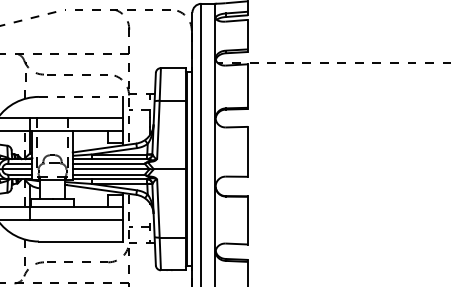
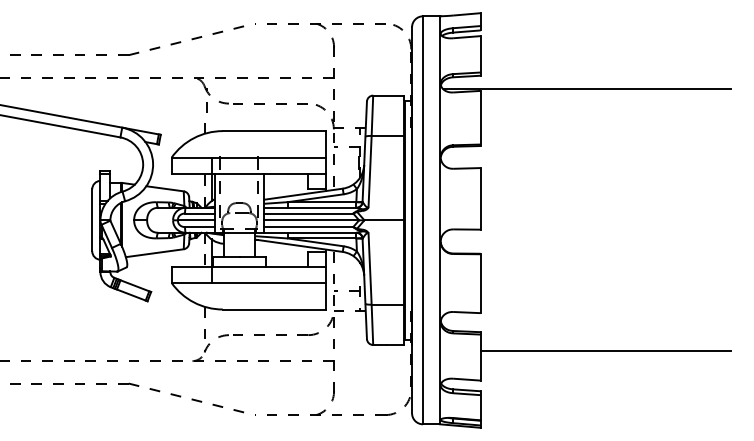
line: (334, 63) -> (587, 89), dashed -> solid
line: (80, 97) -> (274, 131), dashed -> solid
line: (349, 275) -> (605, 351), added

